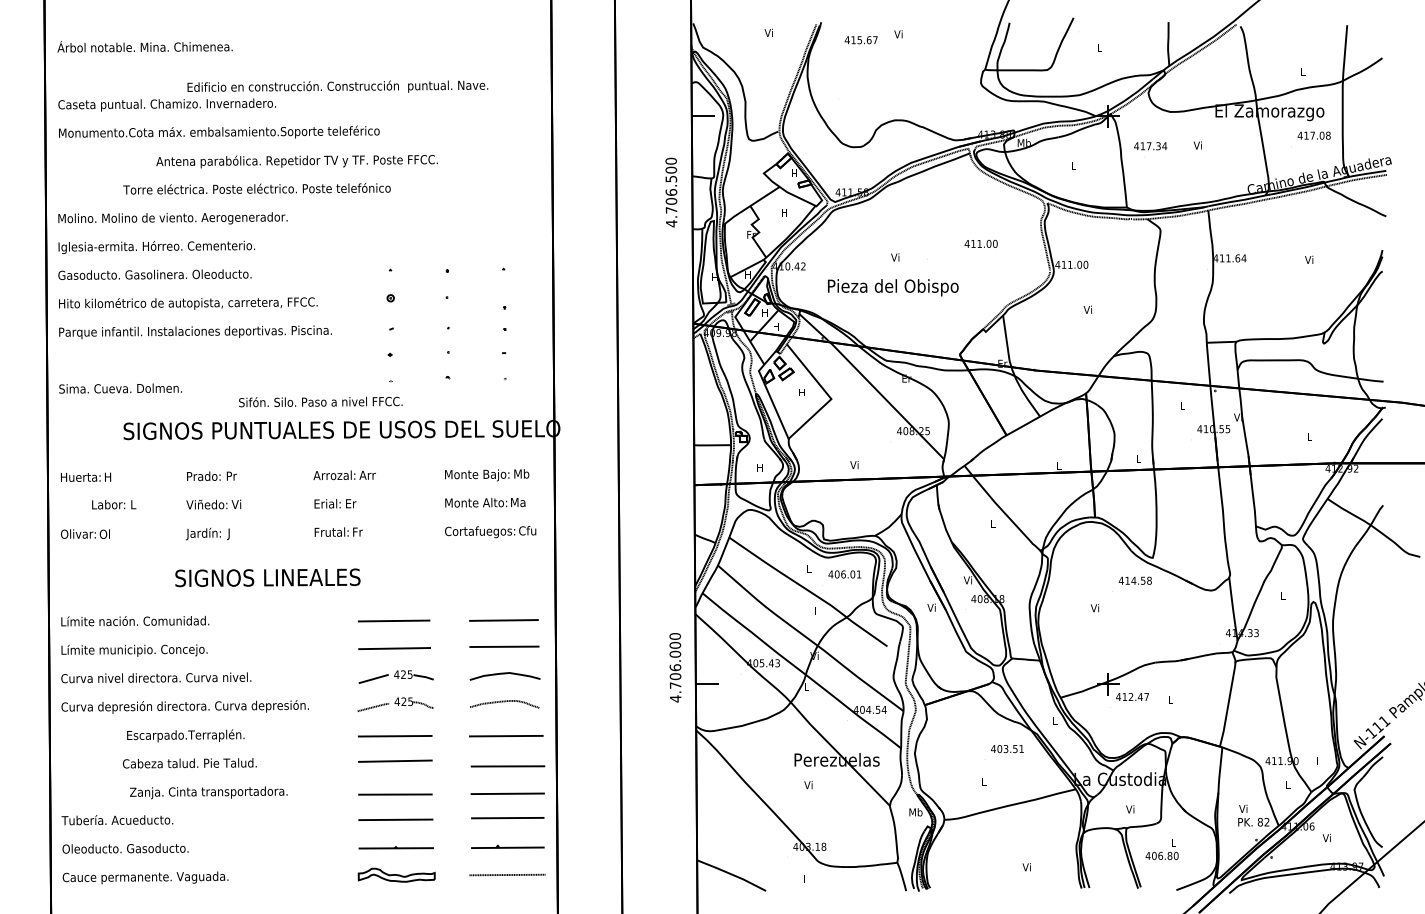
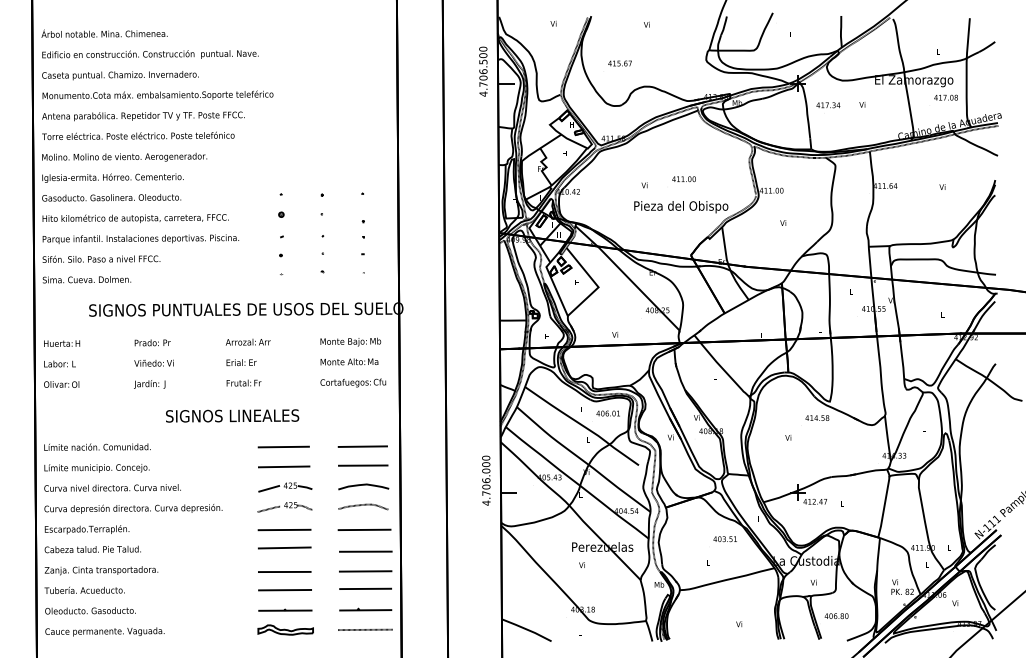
text: (860, 40) -> (619, 63), moved
text: (337, 86) -> (150, 54), moved
text: (296, 161) -> (143, 116), moved
text: (256, 188) -> (137, 135), moved
text: (671, 192) -> (483, 71), moved
text: (980, 243) -> (683, 178), moved
text: (893, 287) -> (681, 206), moved
text: (320, 401) -> (101, 258), moved
text: (114, 504) -> (60, 363), moved
text: (267, 577) -> (232, 415), moved
text: (185, 735) -> (86, 529), moved
text: (189, 763) -> (92, 549), moved
text: (208, 792) -> (101, 570), moved

